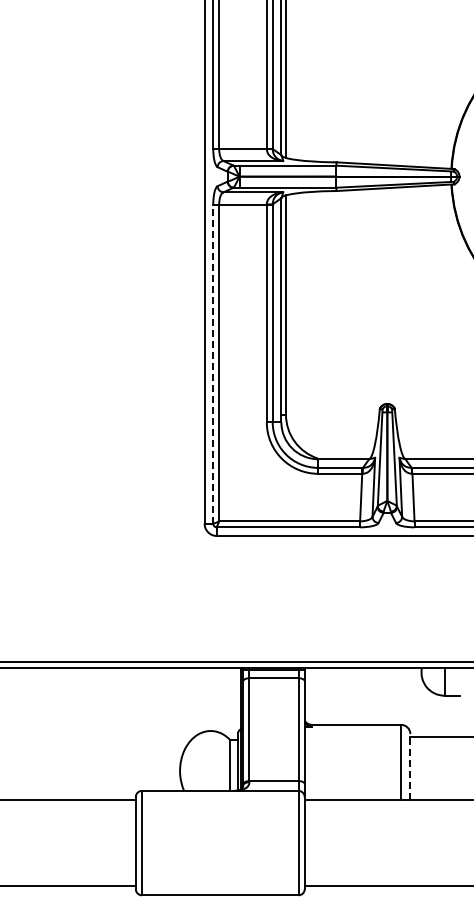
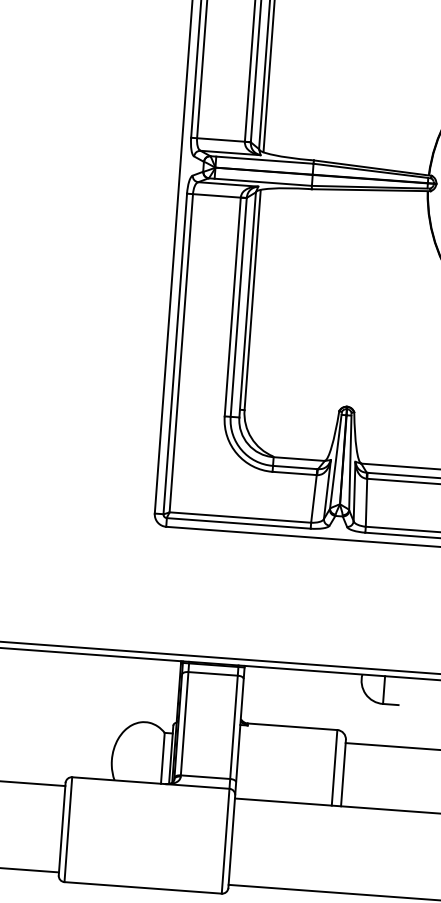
line: (213, 364) -> (175, 354), dashed -> solid
line: (410, 766) -> (343, 772), dashed -> solid

